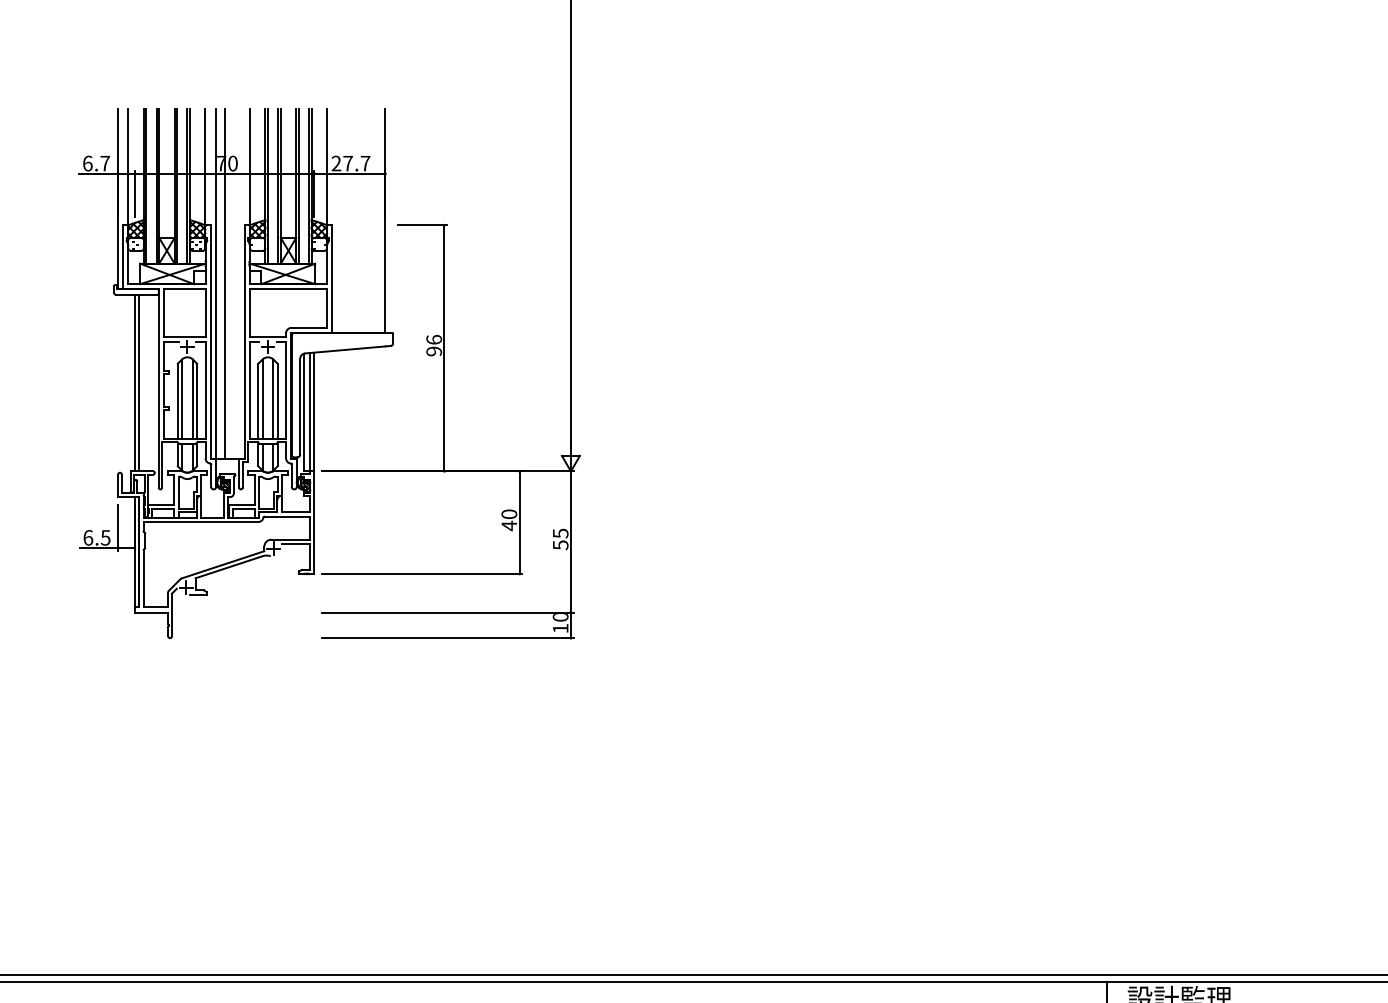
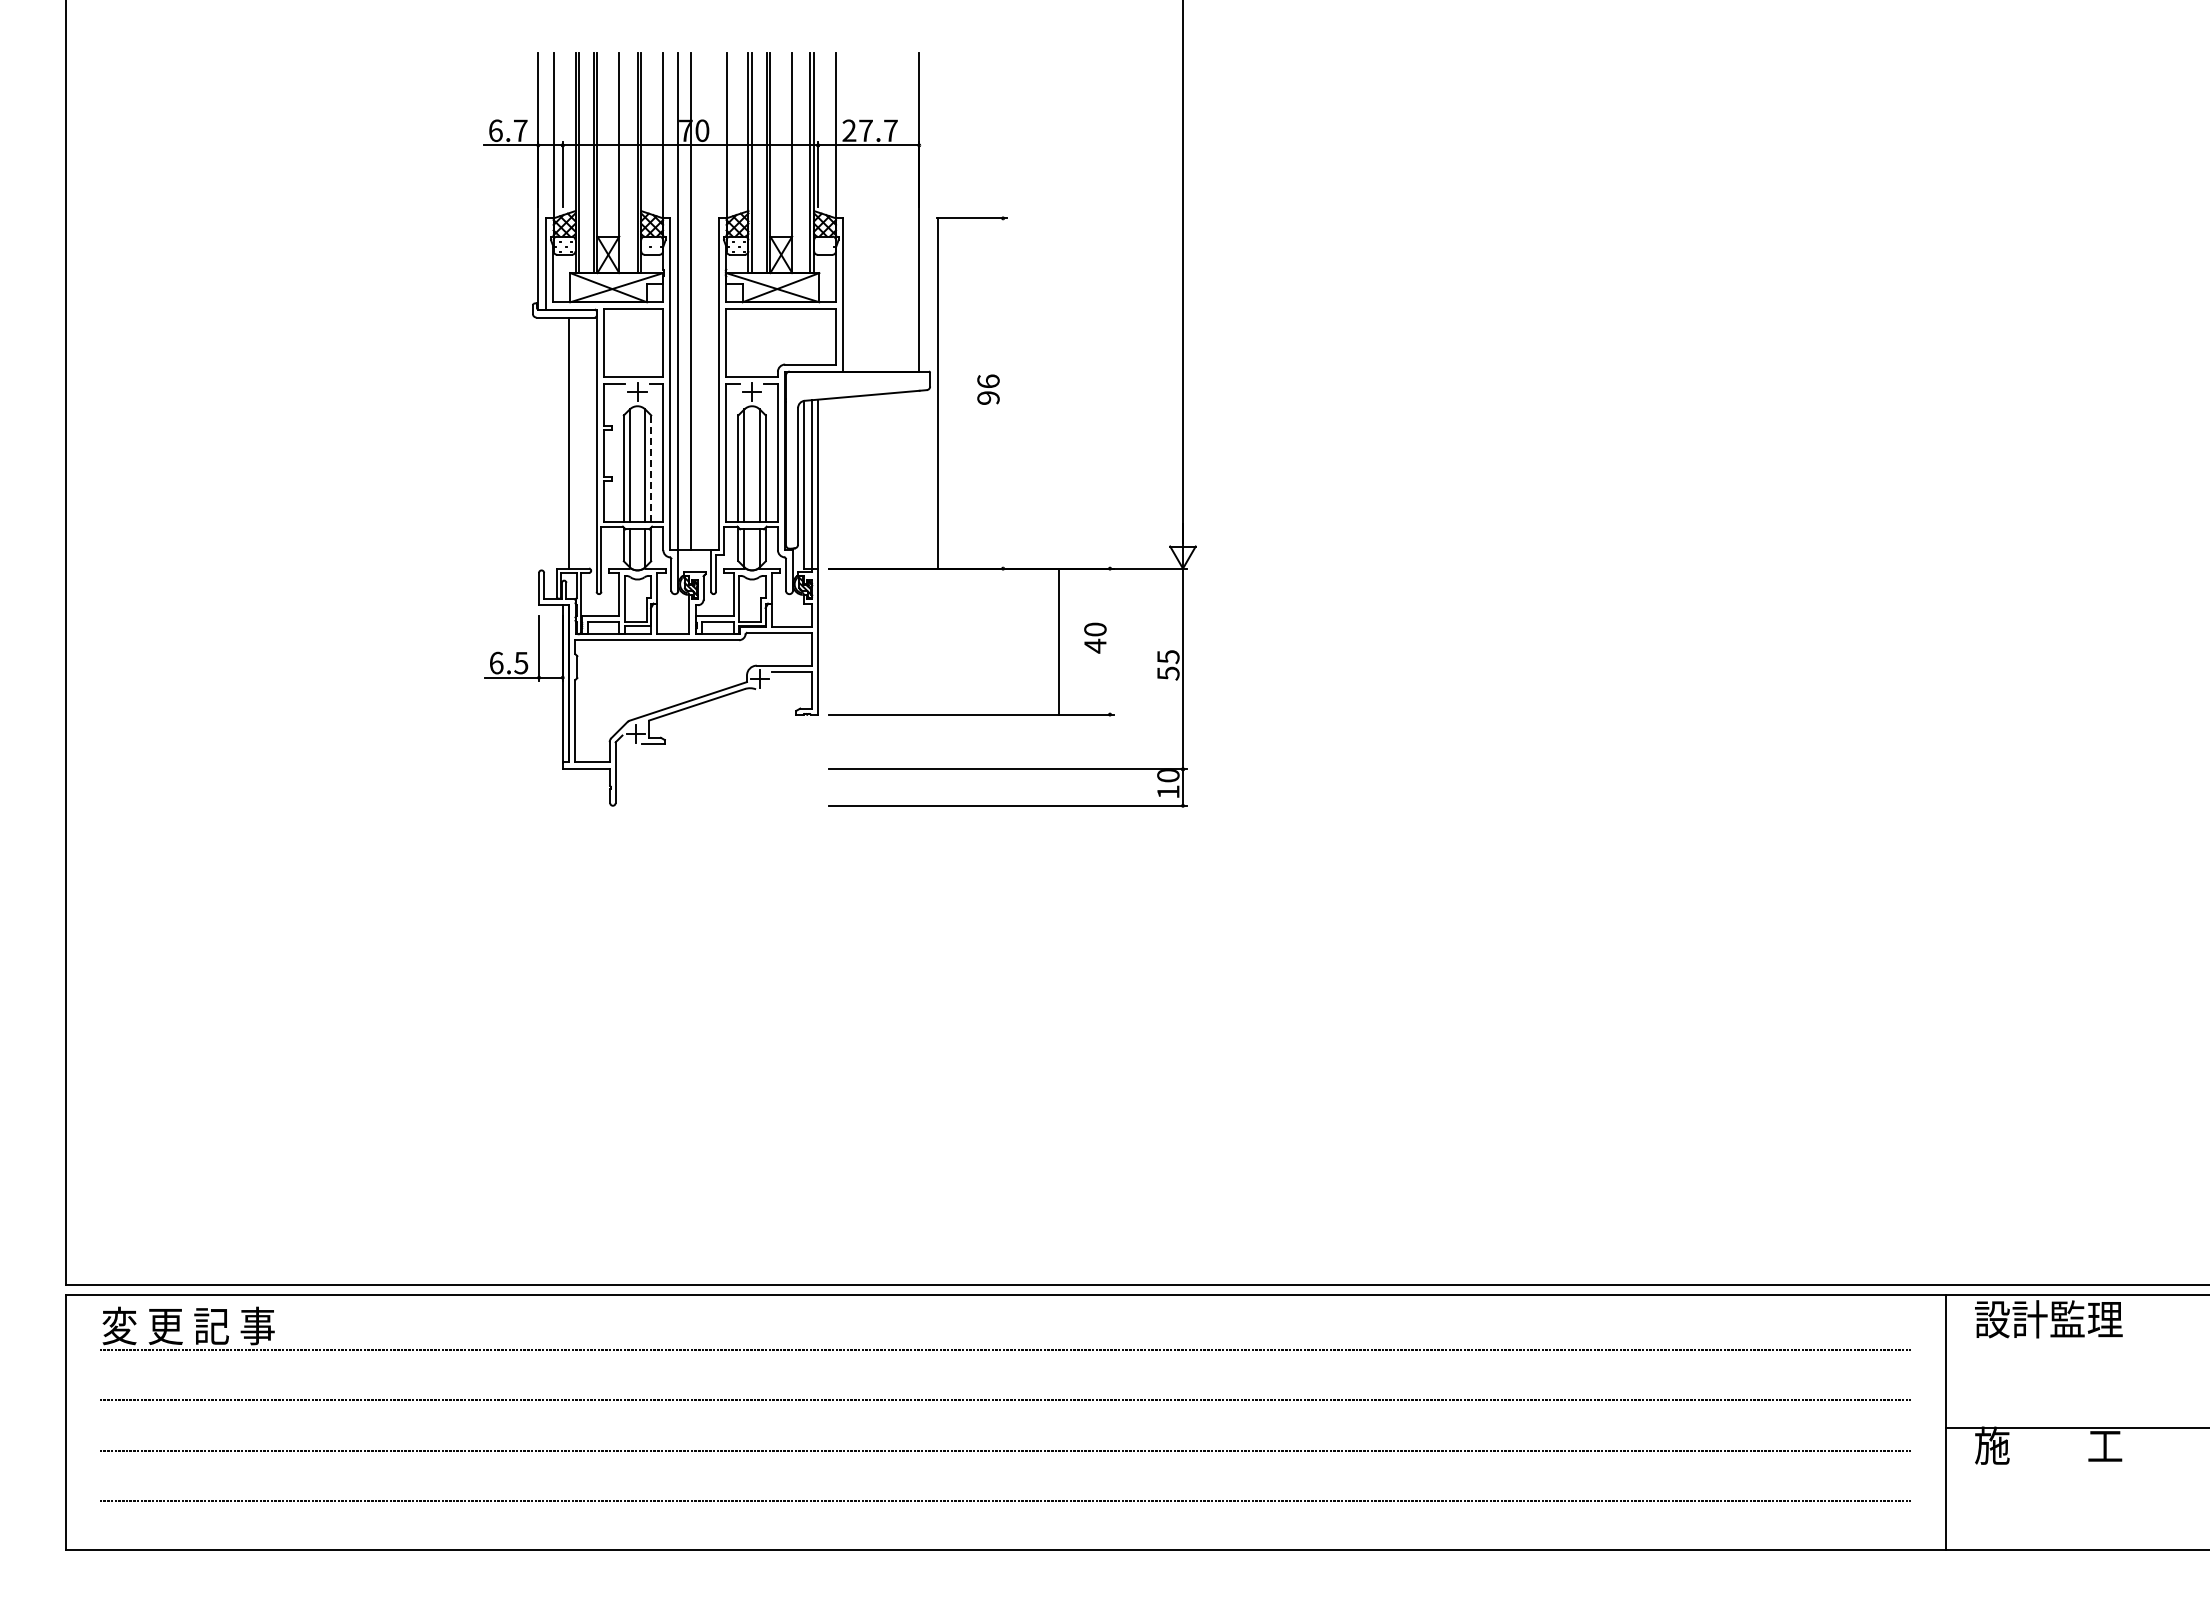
line: (176, 186) -> (622, 163), removed
line: (298, 186) -> (795, 163), removed
line: (444, 348) -> (938, 393), moved
line: (134, 382) -> (562, 442), removed
line: (197, 401) -> (651, 468), solid -> dashed
line: (519, 522) -> (1059, 641), moved

